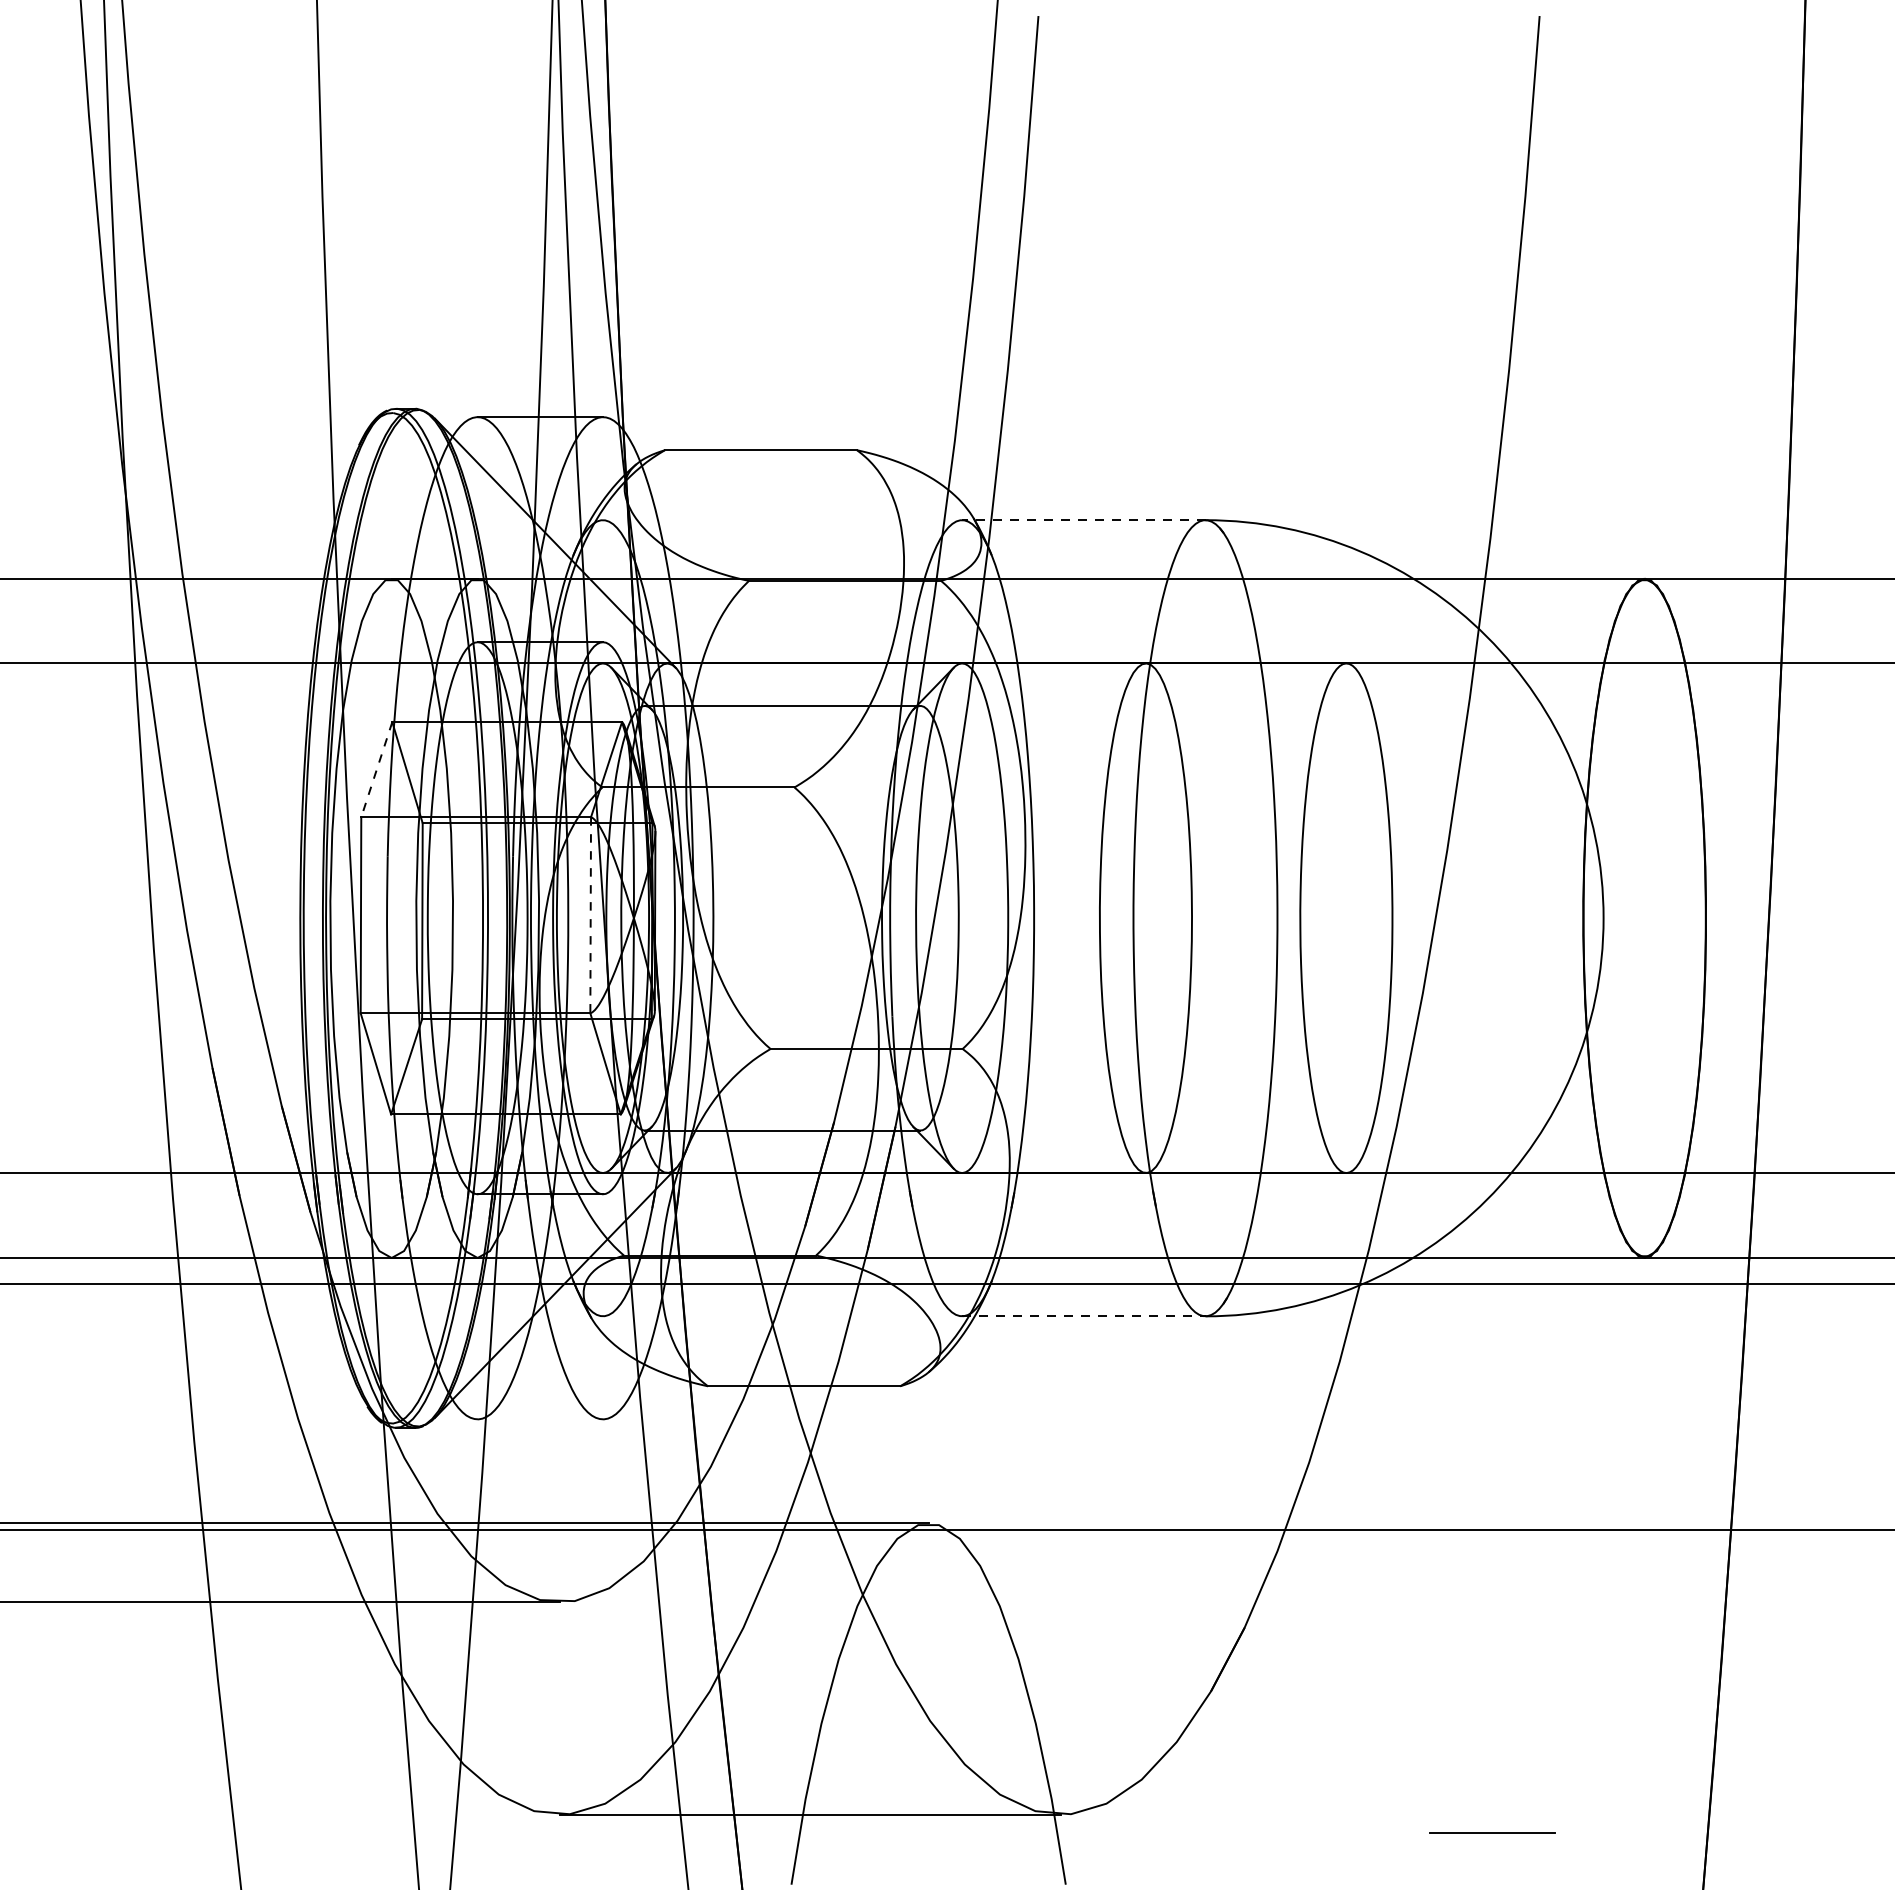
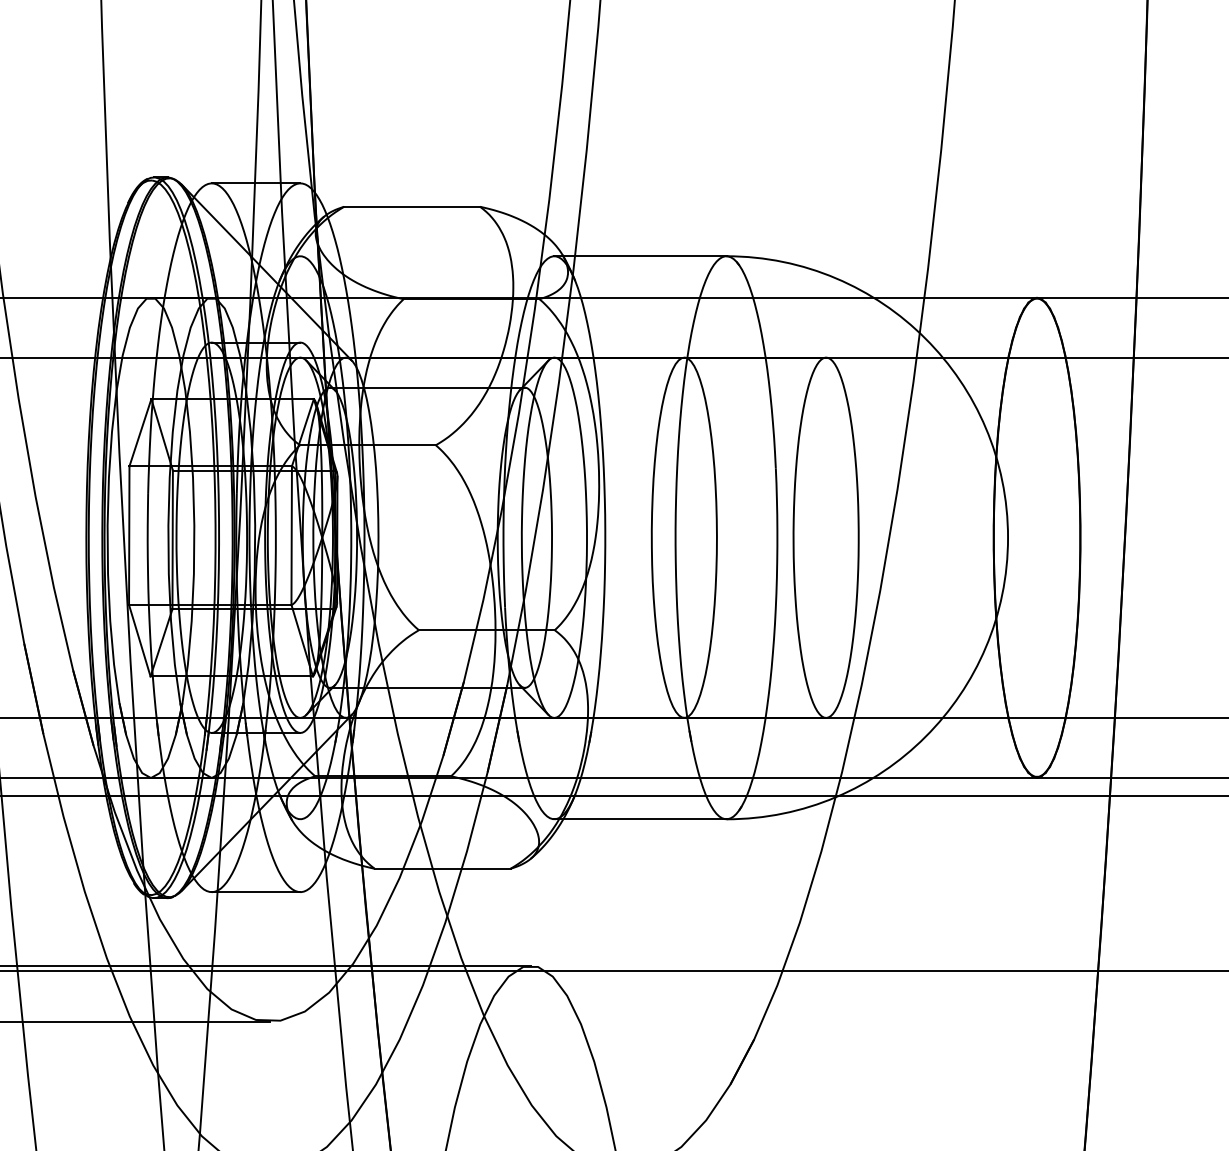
line: (1083, 520) -> (640, 256), dashed -> solid
line: (376, 769) -> (140, 432), dashed -> solid
line: (590, 915) -> (291, 535), dashed -> solid
line: (1083, 1316) -> (640, 819), dashed -> solid
line: (540, 1419) -> (256, 892), added

